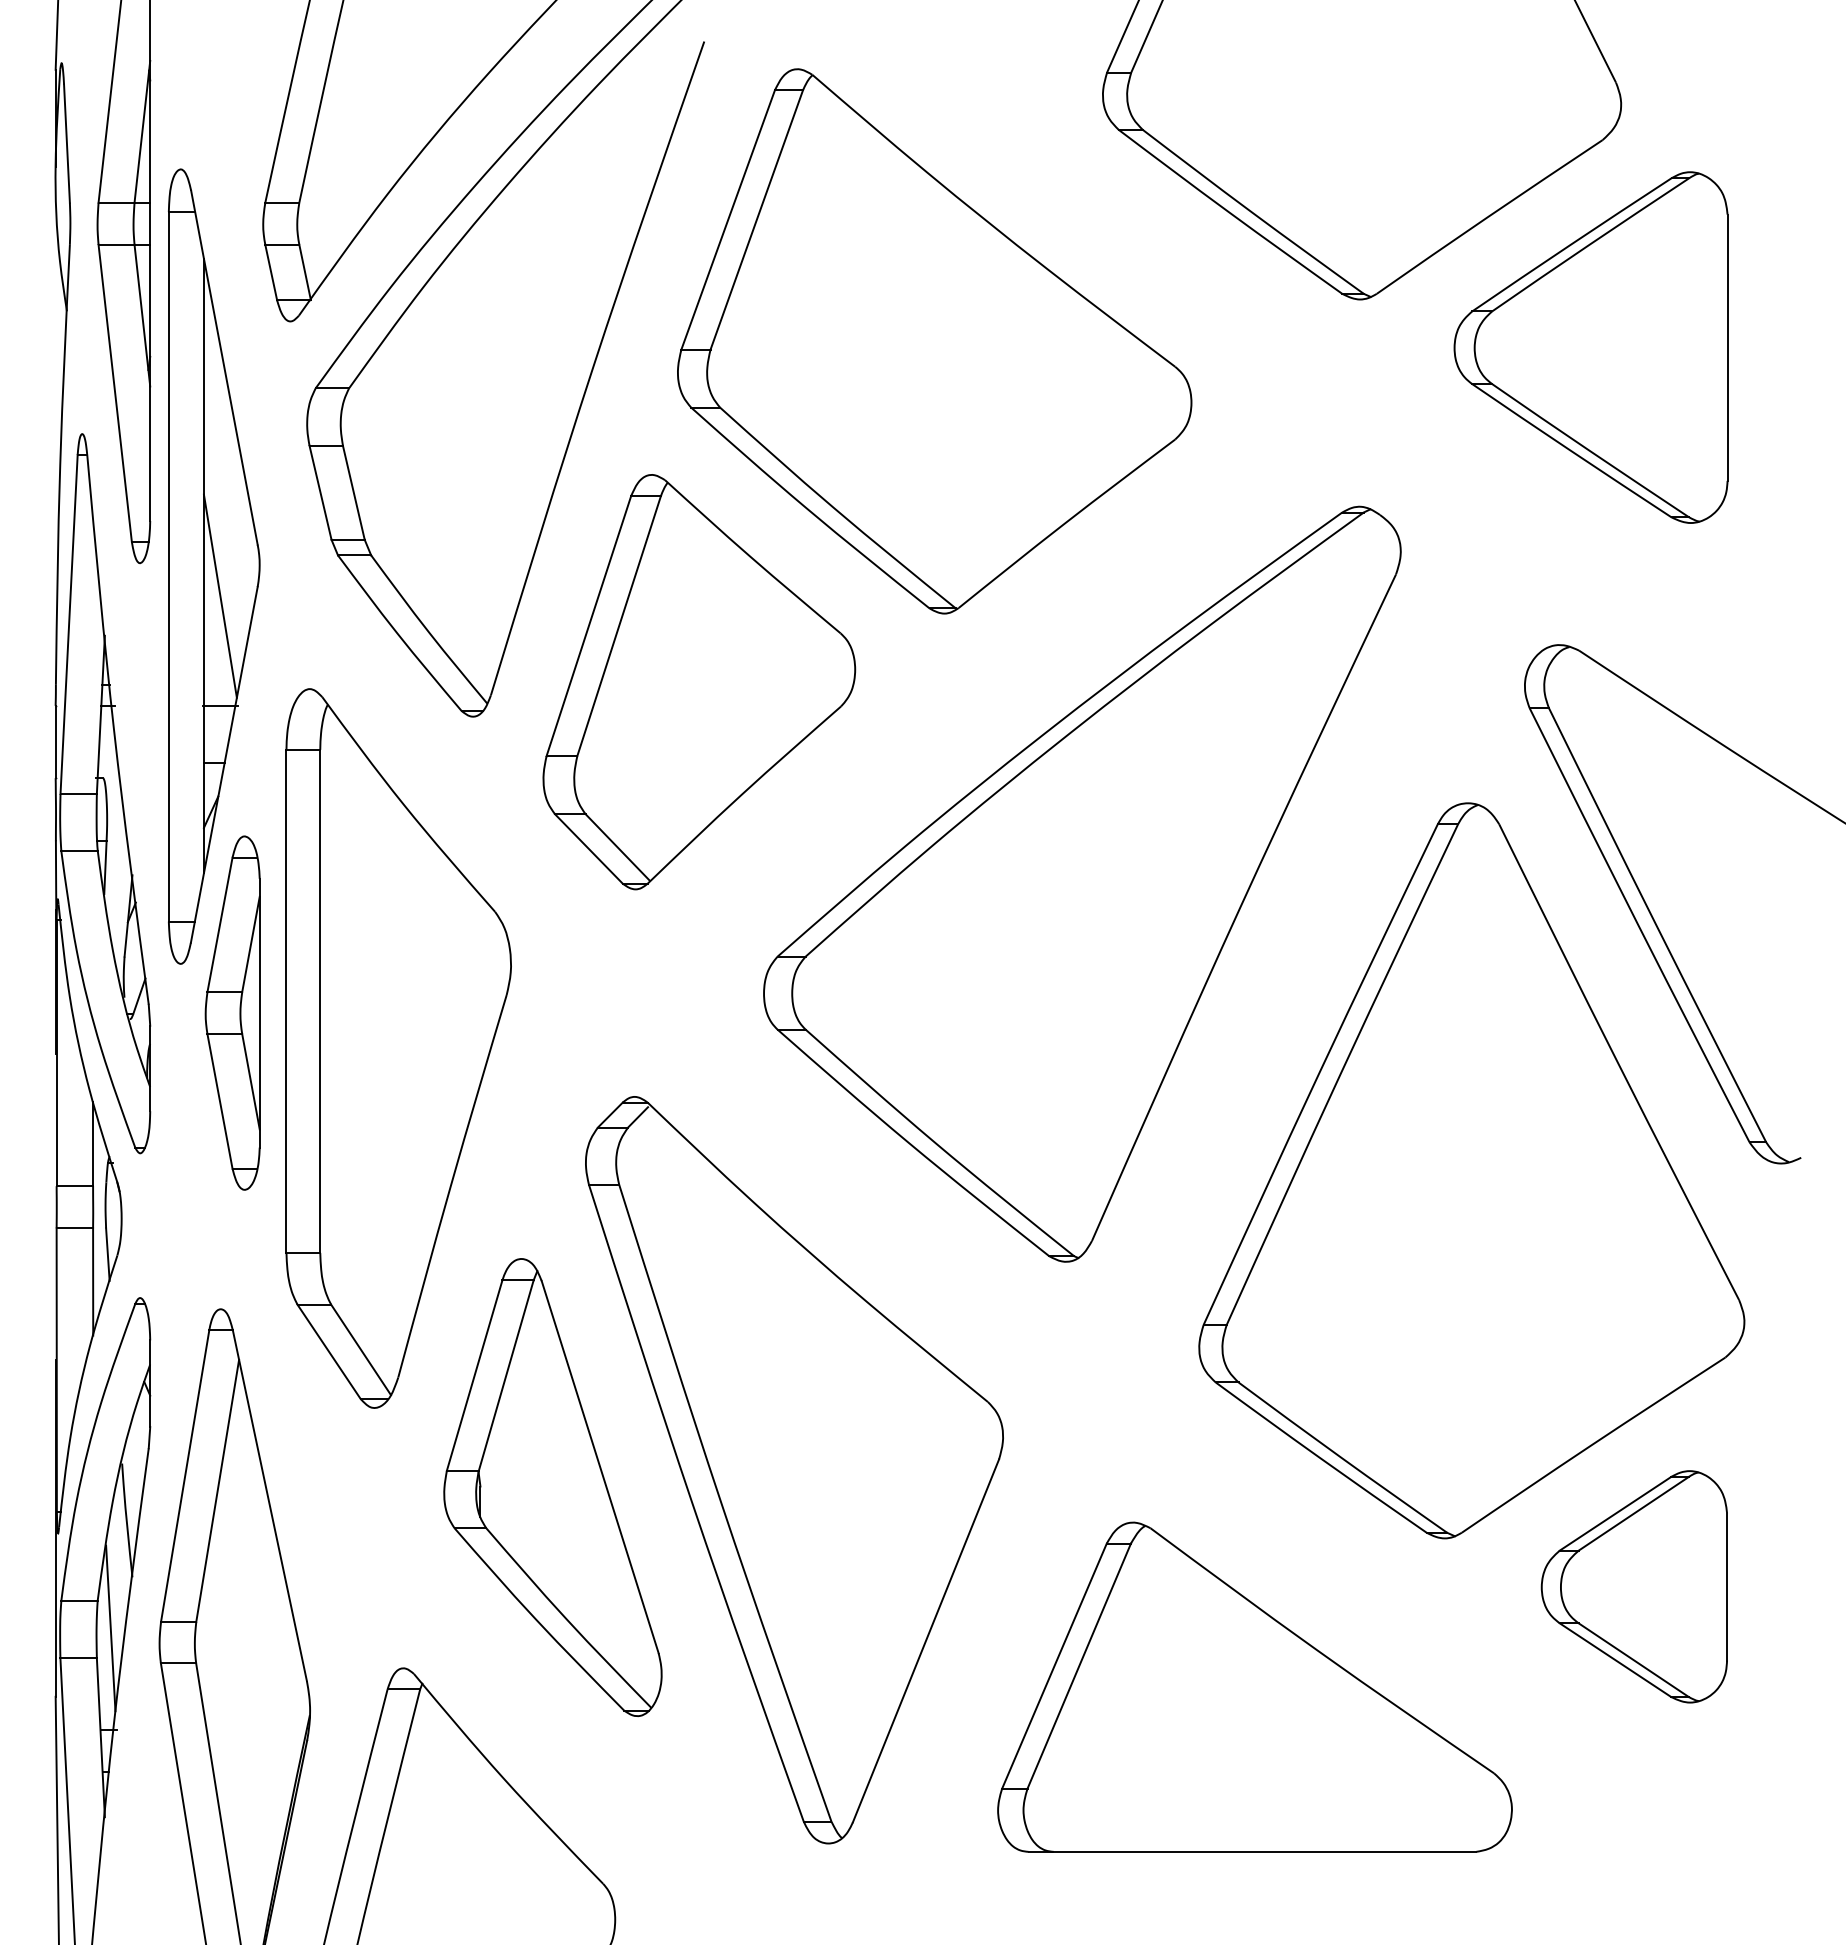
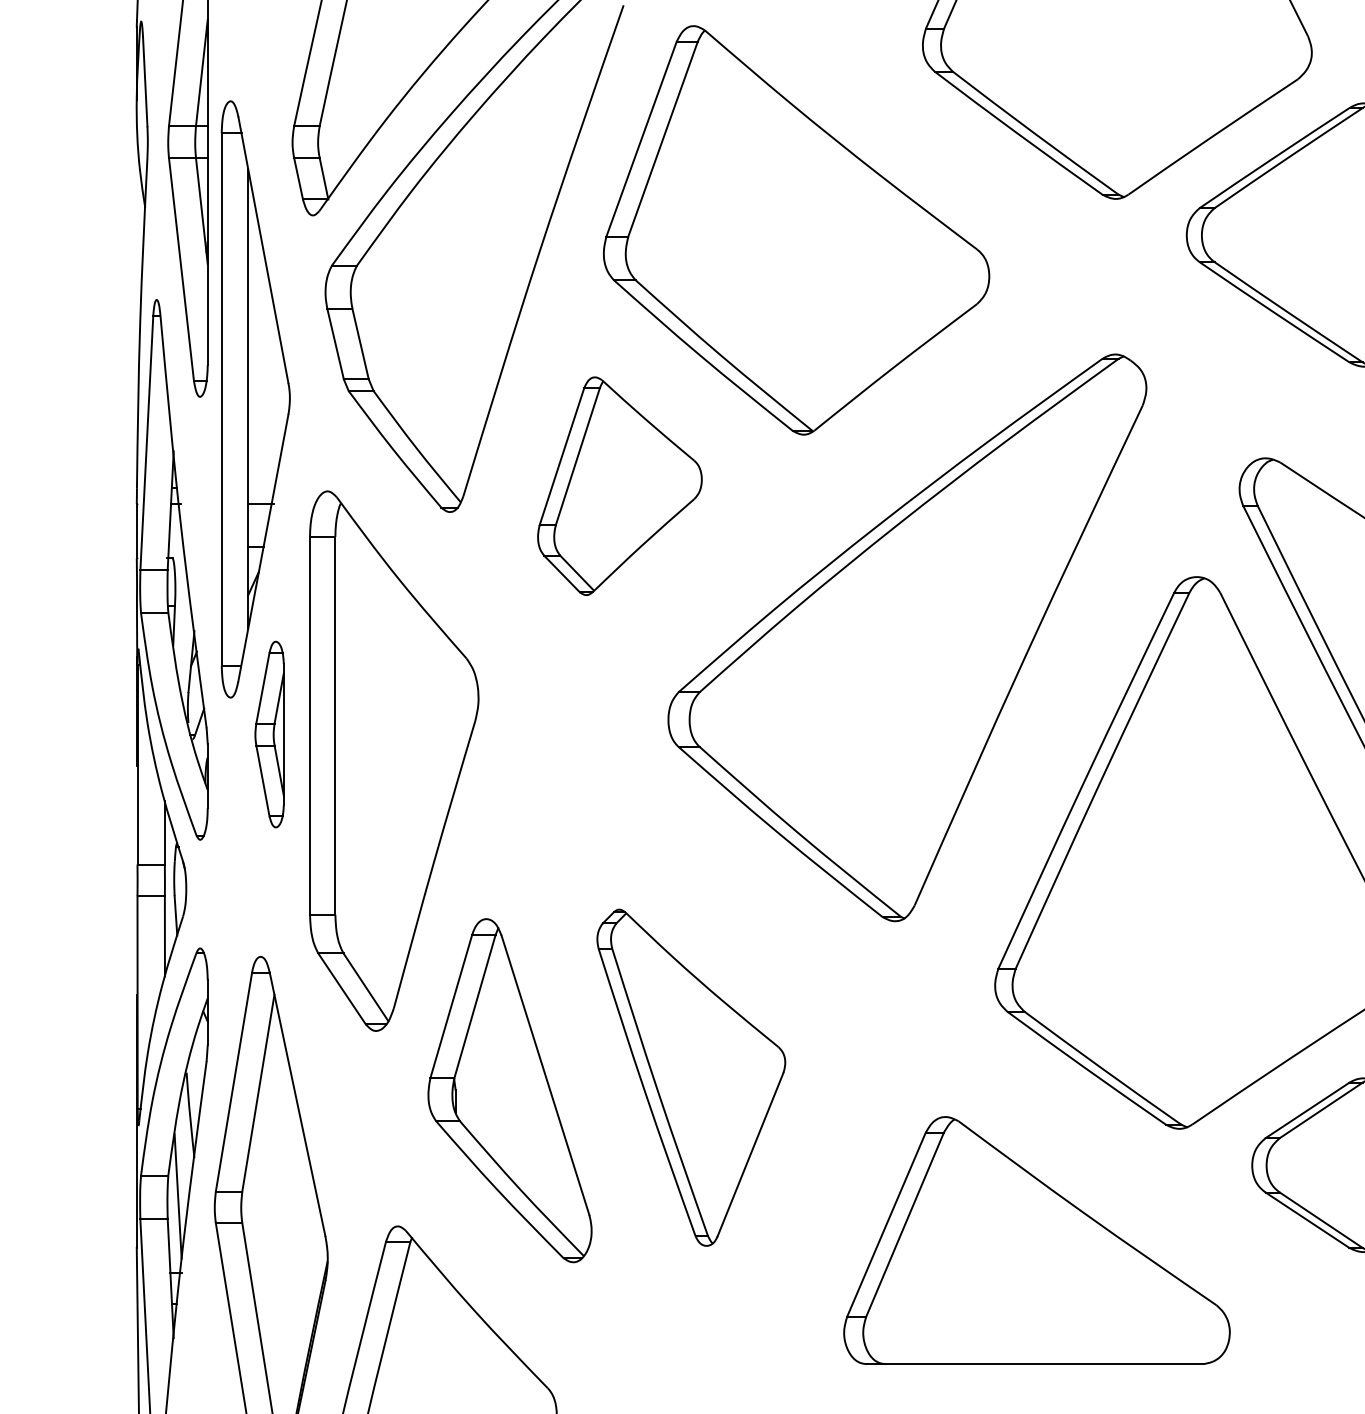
line: (219, 595) -> (259, 421), removed
part: (699, 682) -> (620, 486), size x0.7
part: (232, 1012) -> (269, 734), size x0.7
part: (794, 1470) -> (691, 1077), size x0.6

